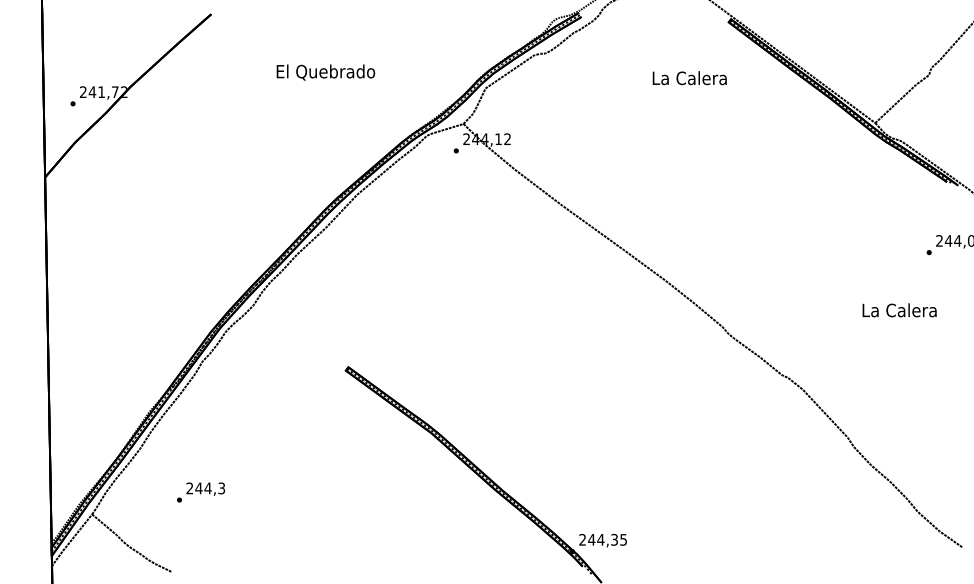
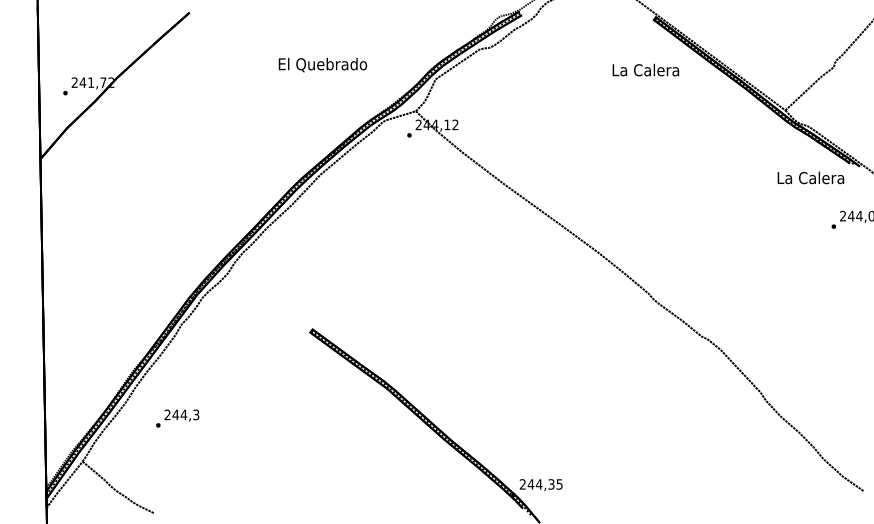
text: (325, 72) -> (322, 65), moved
text: (689, 78) -> (645, 70), moved
text: (899, 310) -> (810, 178), moved
text: (201, 492) -> (178, 418), moved

